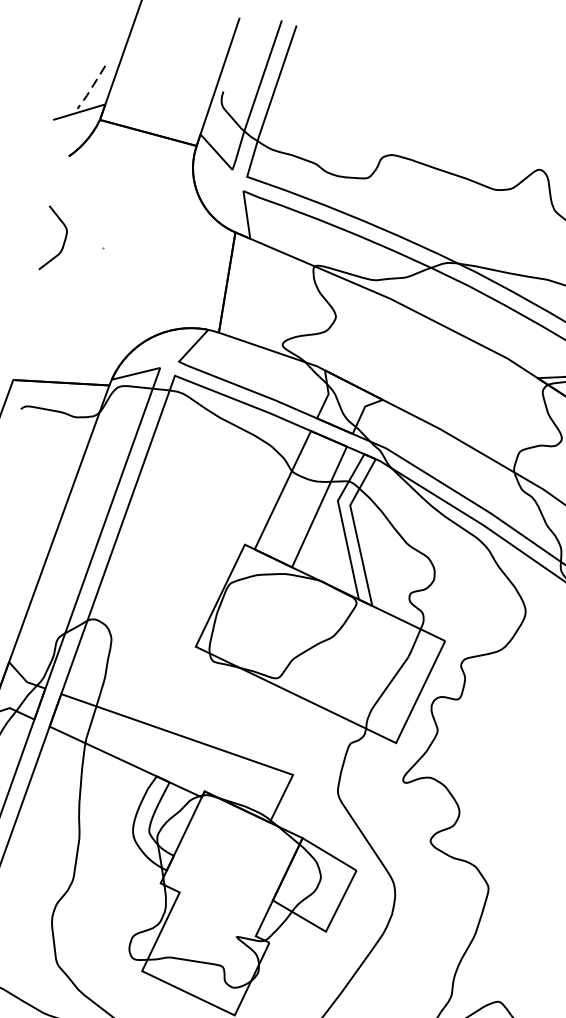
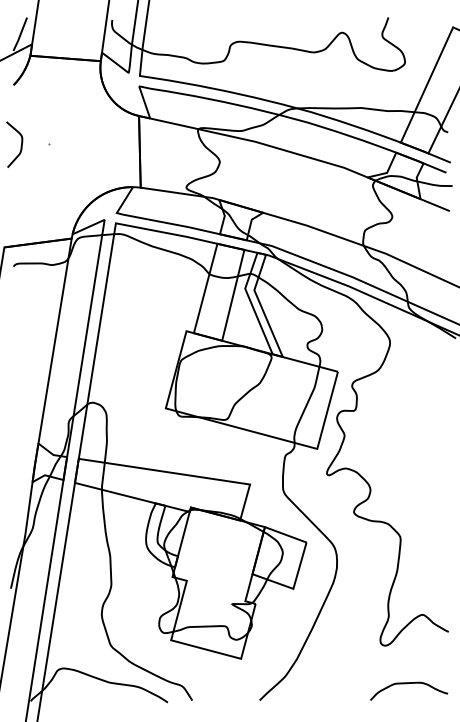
line: (91, 89) -> (20, 35), dashed -> solid

